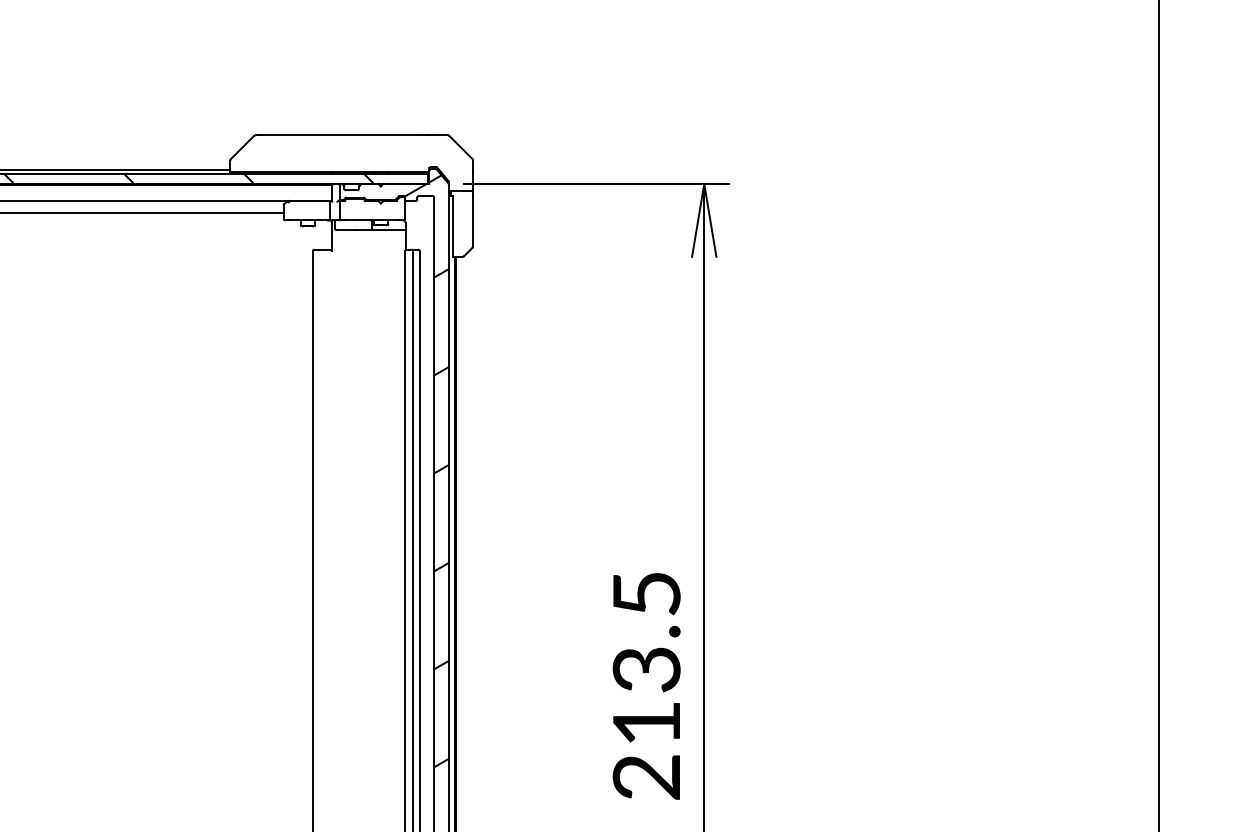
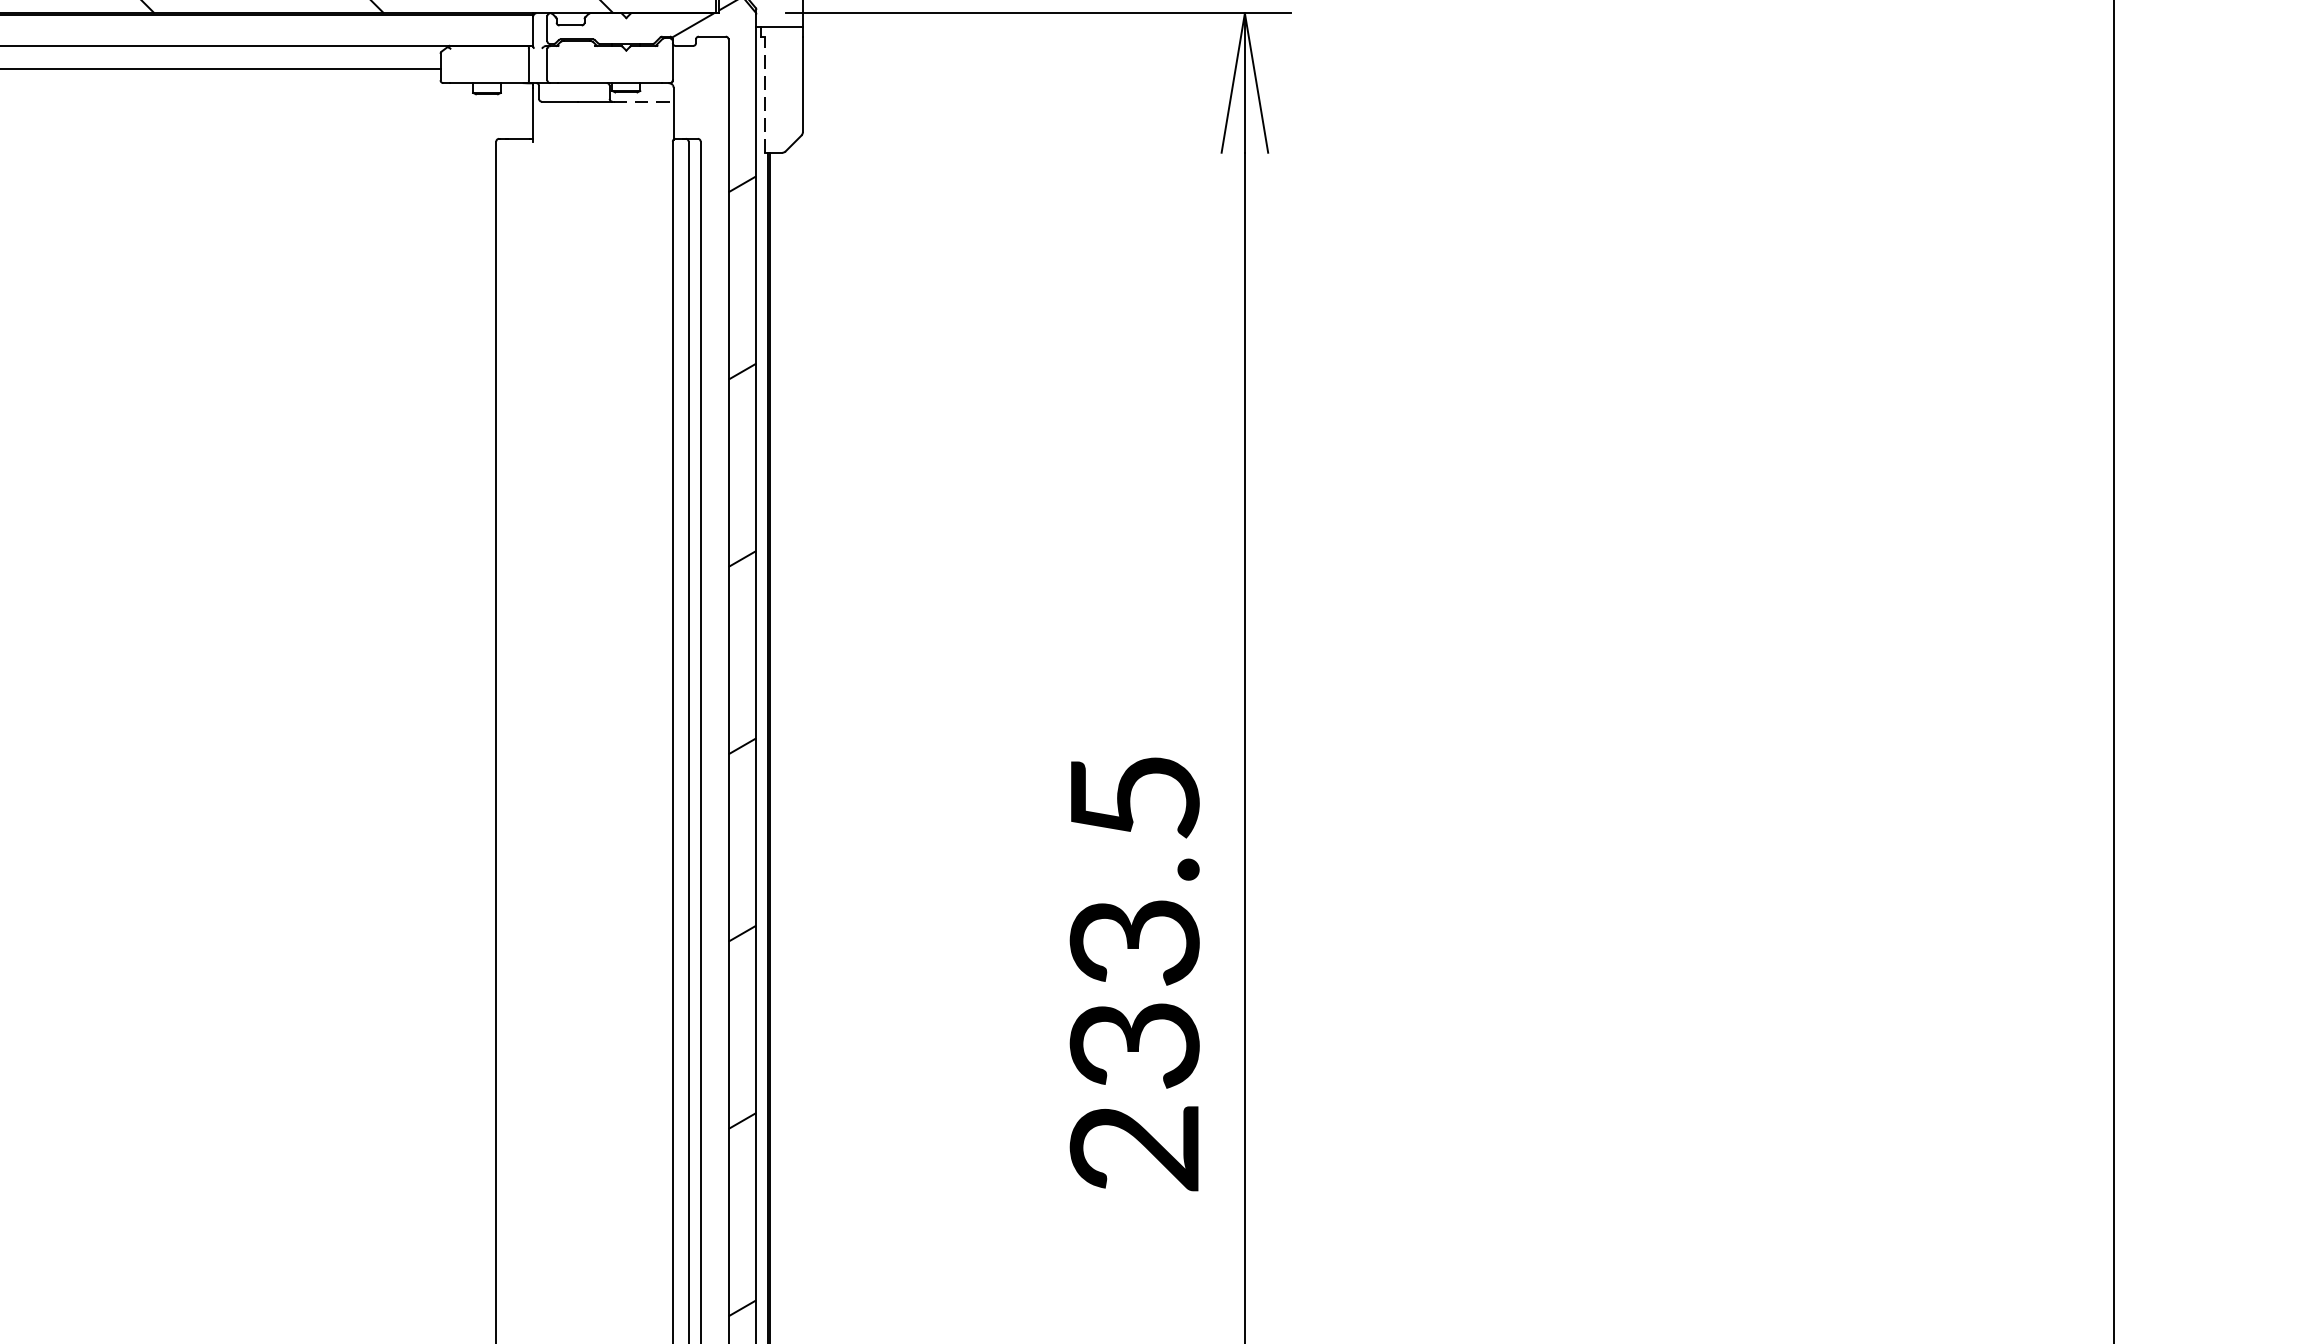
line: (453, 226) -> (765, 94), solid -> dashed
line: (390, 230) -> (644, 102), solid -> dashed
text: (646, 723) -> (1134, 1045), 213.5 -> 233.5

